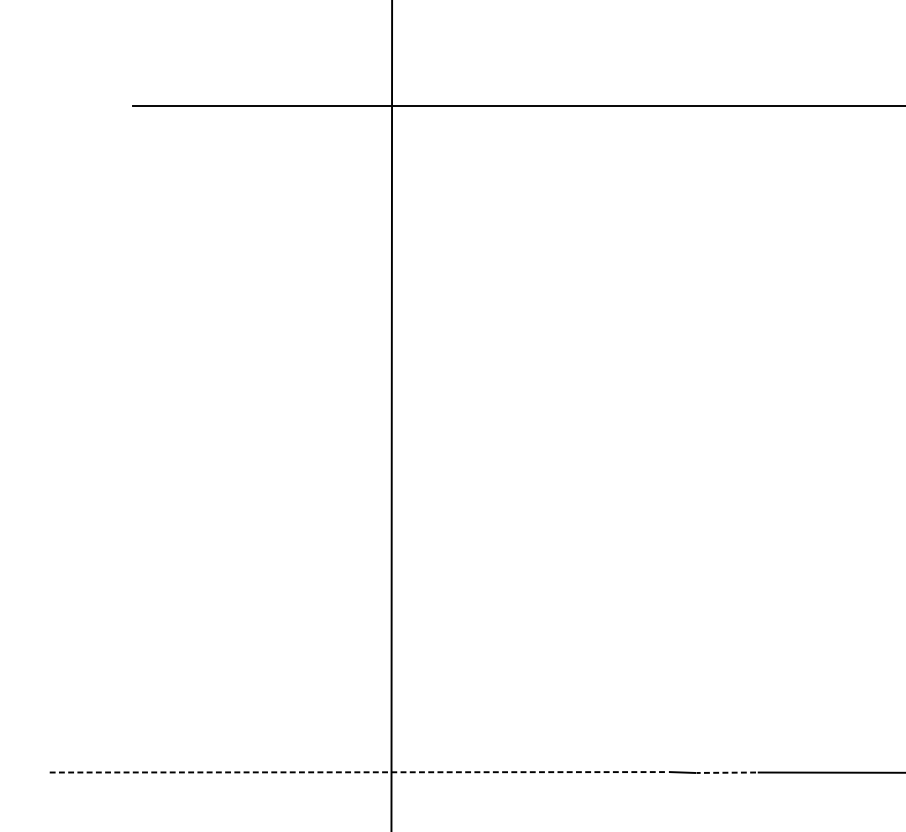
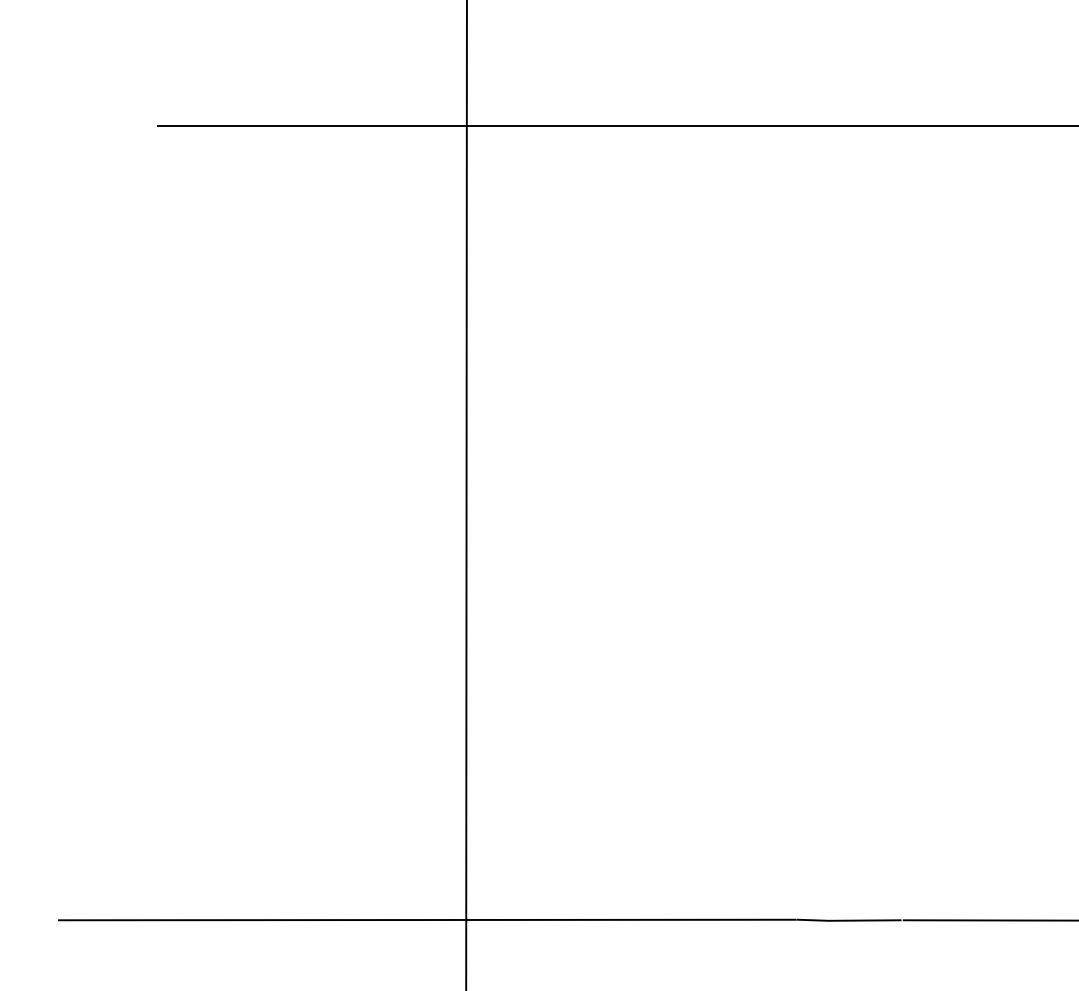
line: (358, 772) -> (427, 920), dashed -> solid
line: (725, 772) -> (864, 920), dashed -> solid

